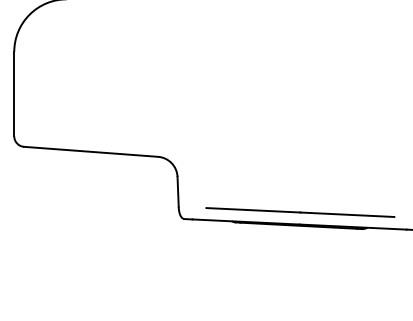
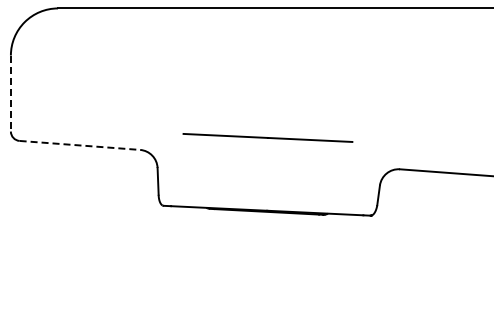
line: (13, 95) -> (10, 94), solid -> dashed
line: (91, 151) -> (80, 145), solid -> dashed
line: (299, 212) -> (267, 137), moved

